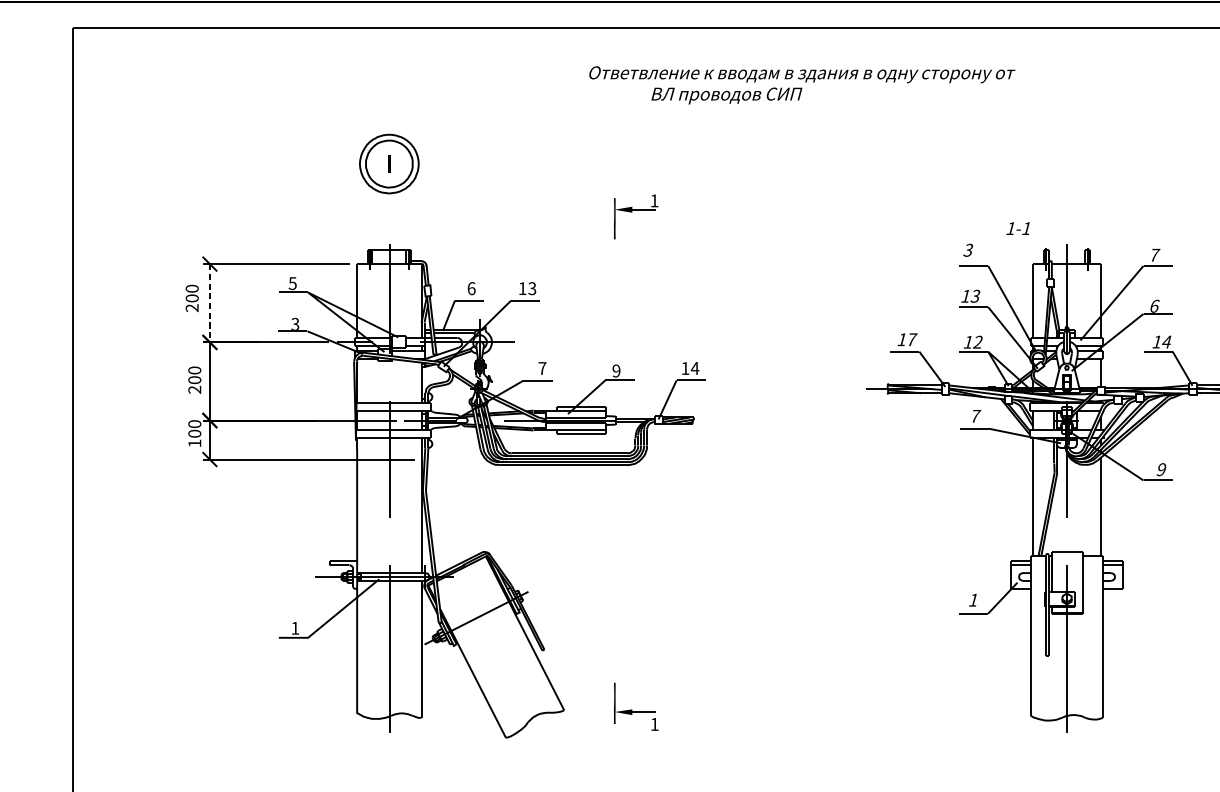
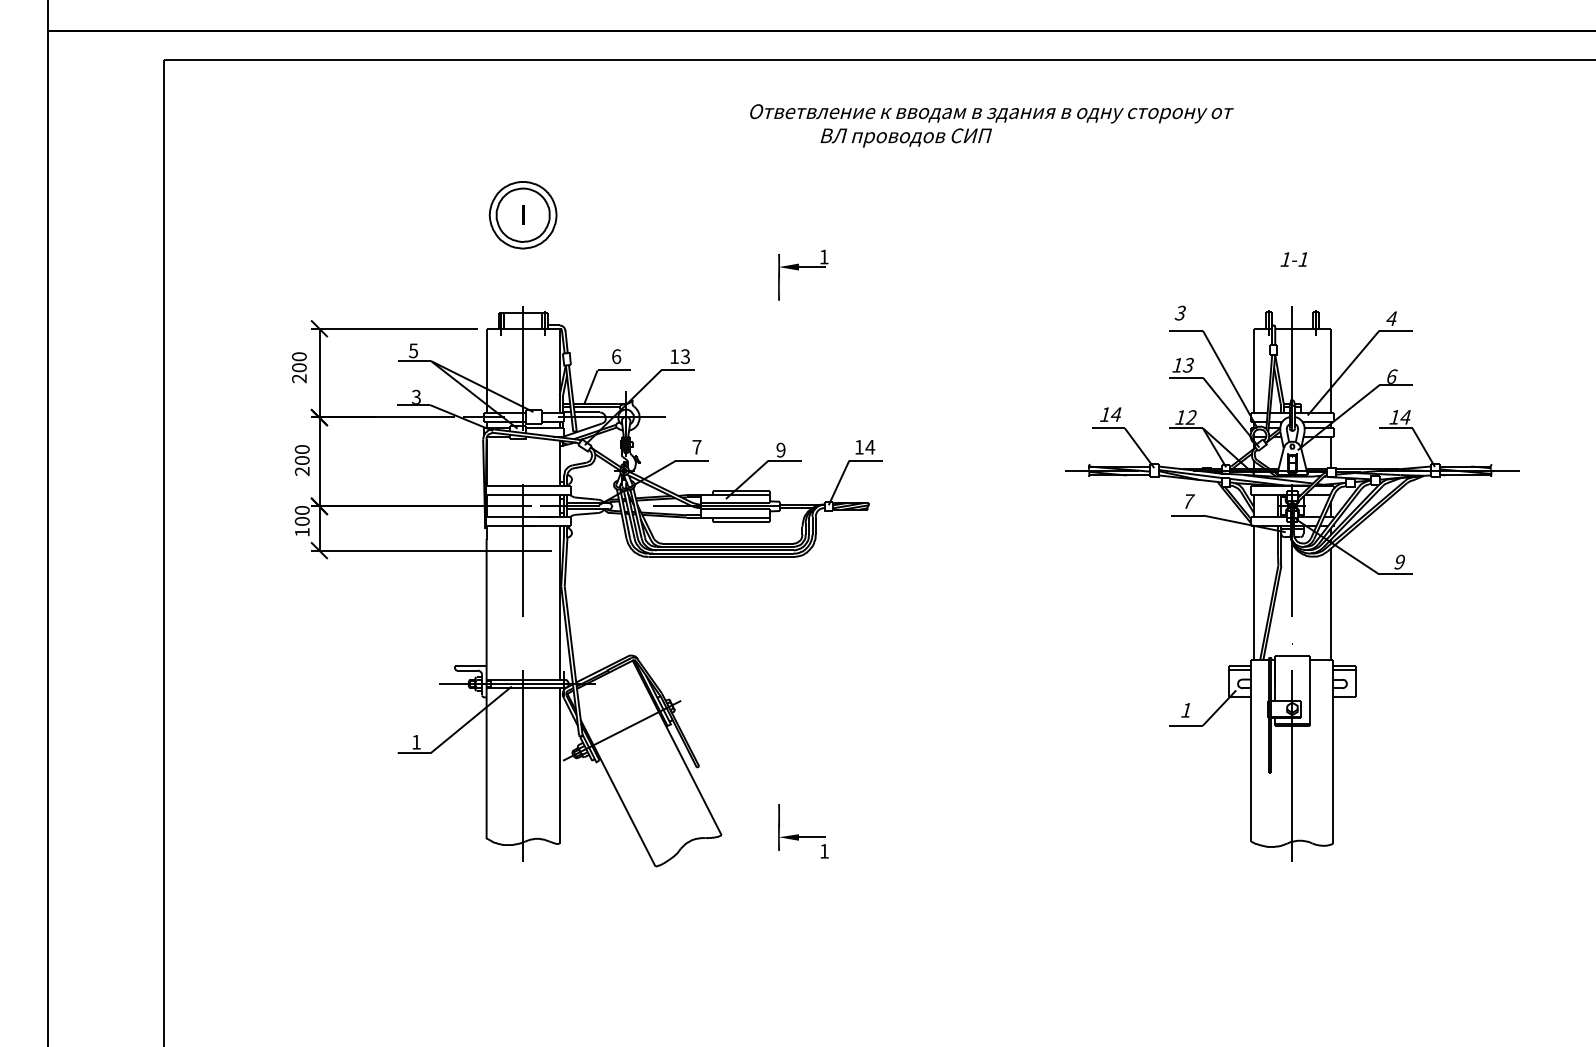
text: (1017, 228) -> (1293, 259), moved
text: (1155, 255) -> (1392, 318), 7 -> 4
line: (209, 303) -> (319, 373), dashed -> solid
text: (912, 339) -> (1116, 414), 17 -> 14

